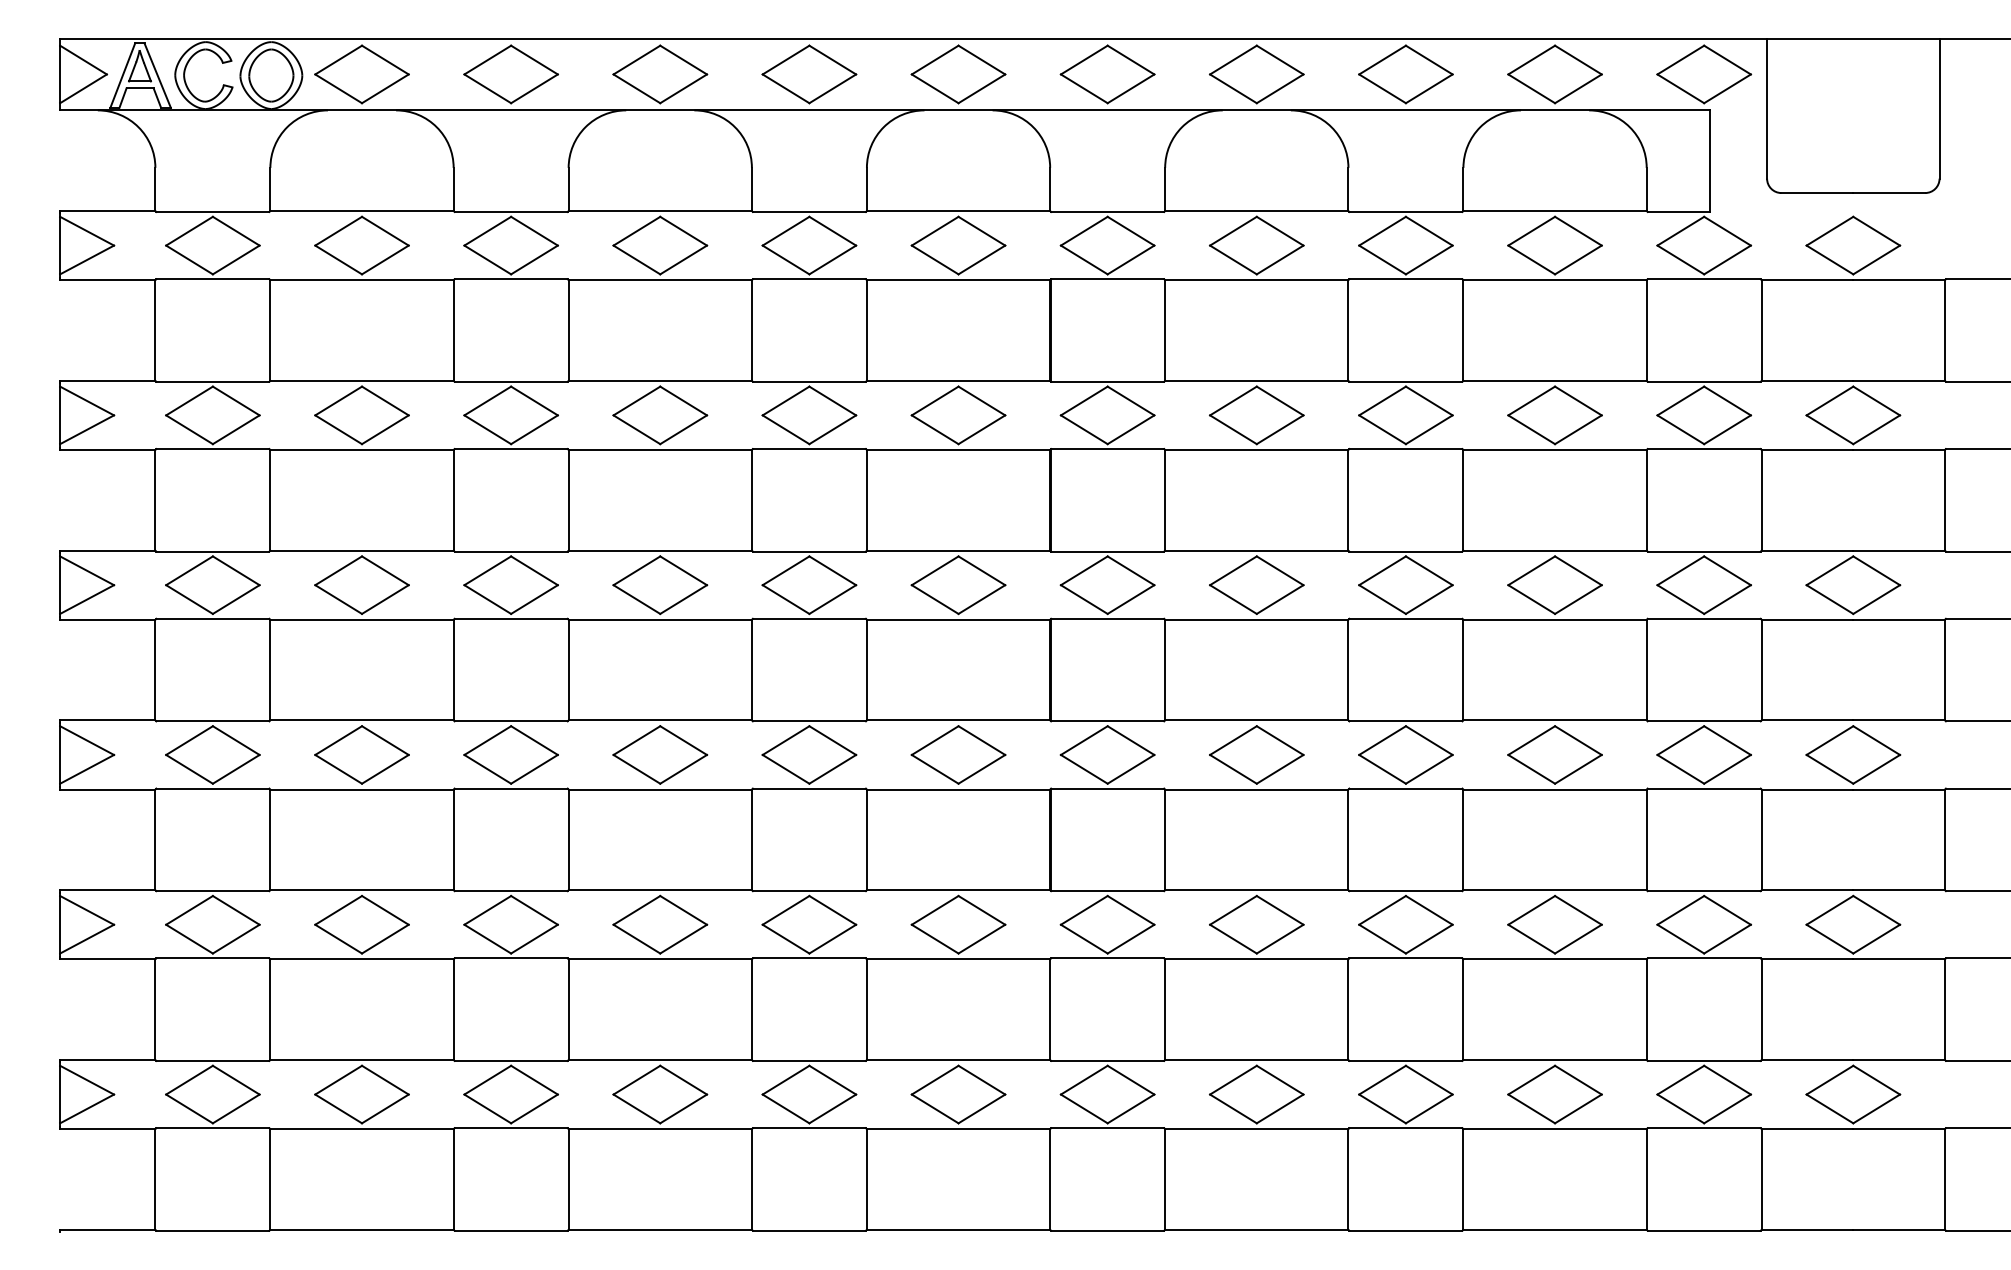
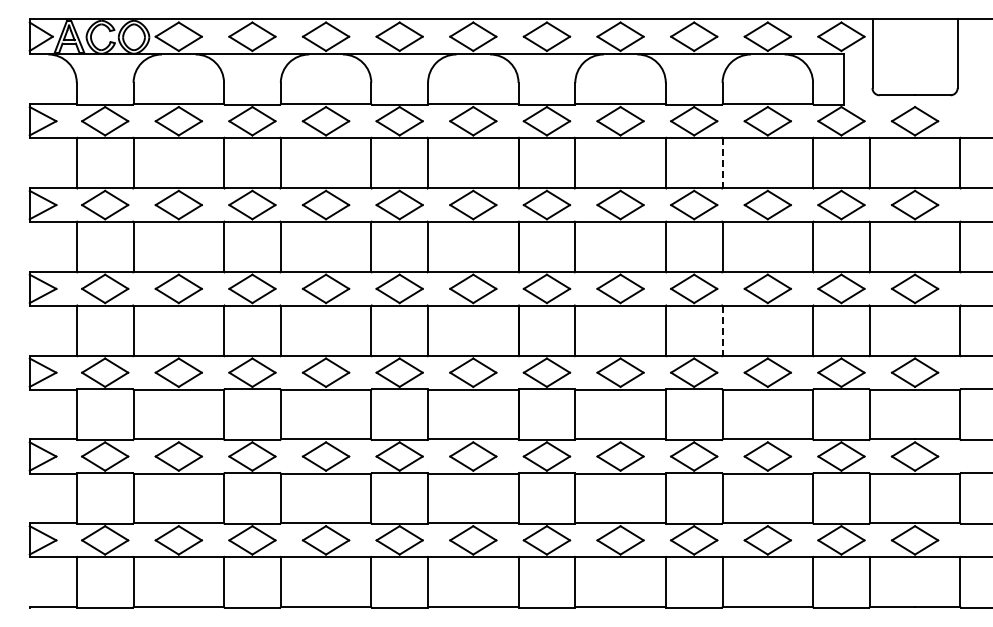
line: (1463, 331) -> (722, 163), solid -> dashed
line: (1463, 669) -> (722, 330), solid -> dashed

